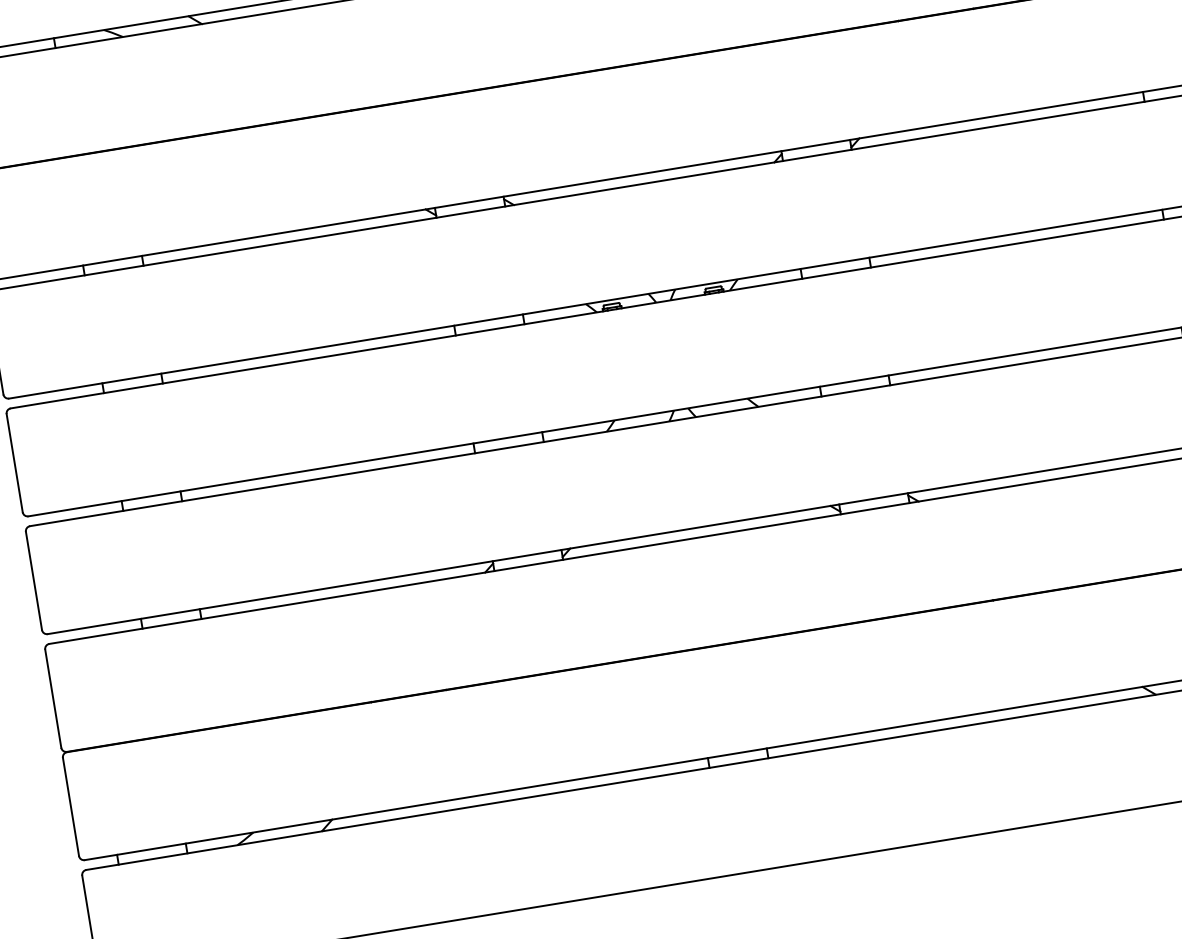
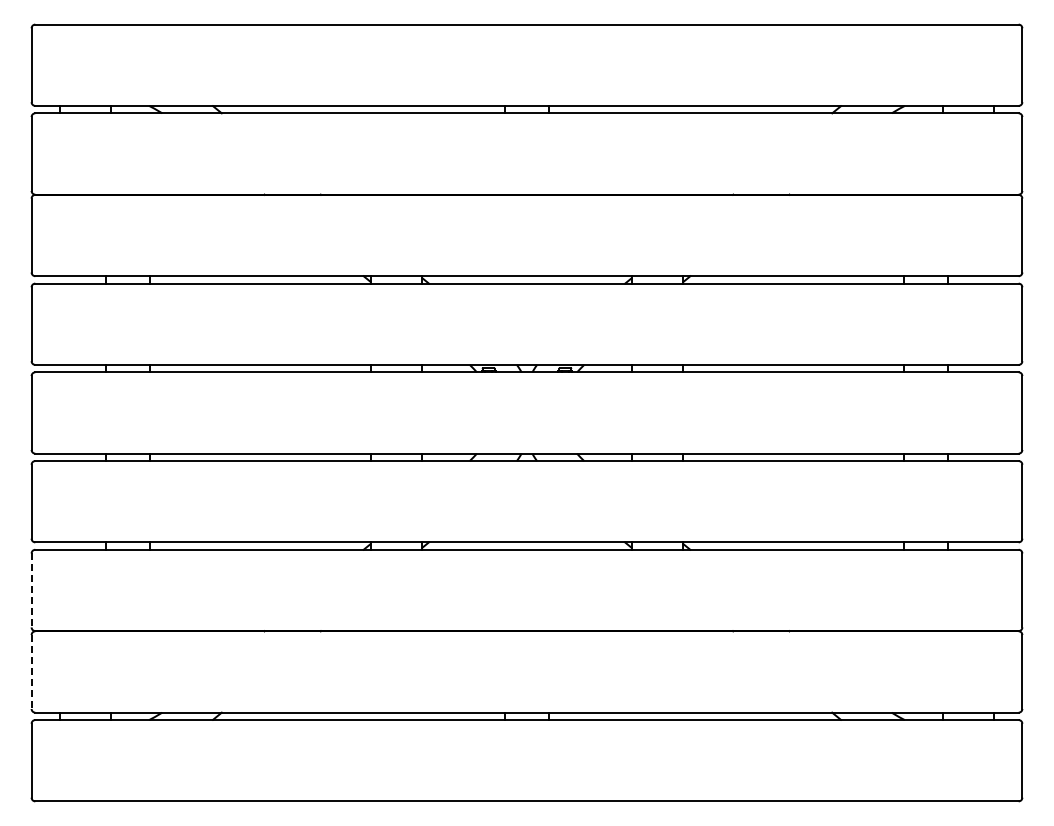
line: (53, 698) -> (31, 590), solid -> dashed
line: (70, 807) -> (31, 672), solid -> dashed

